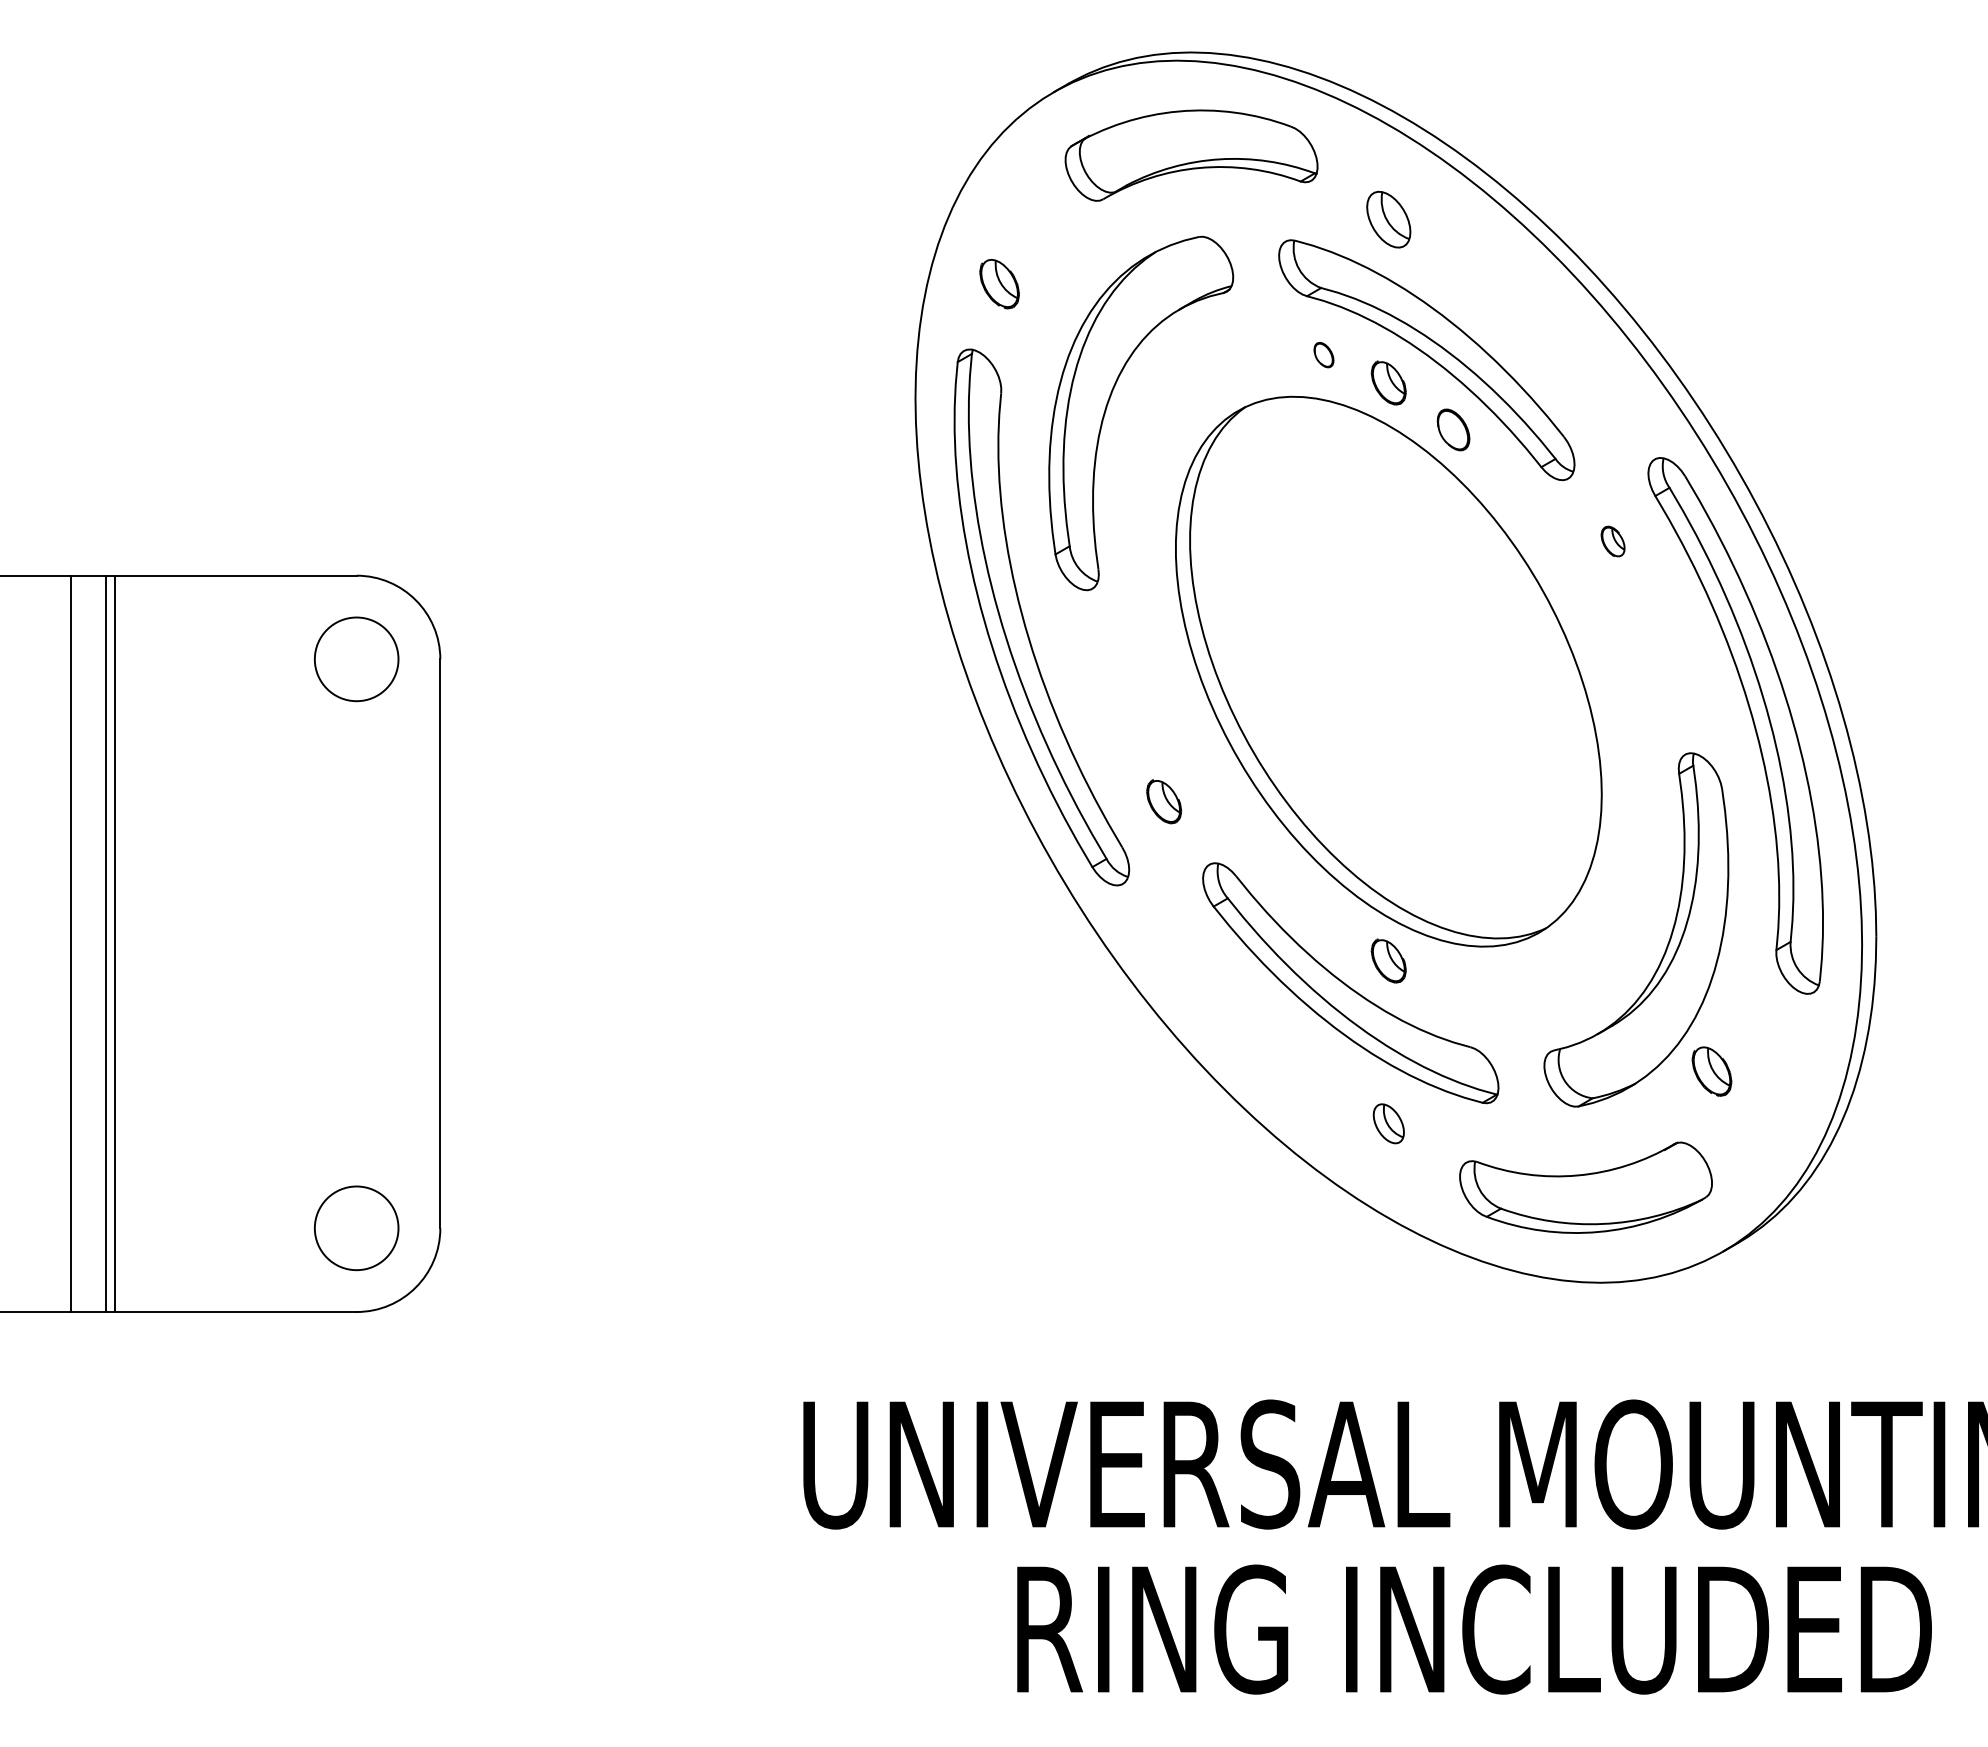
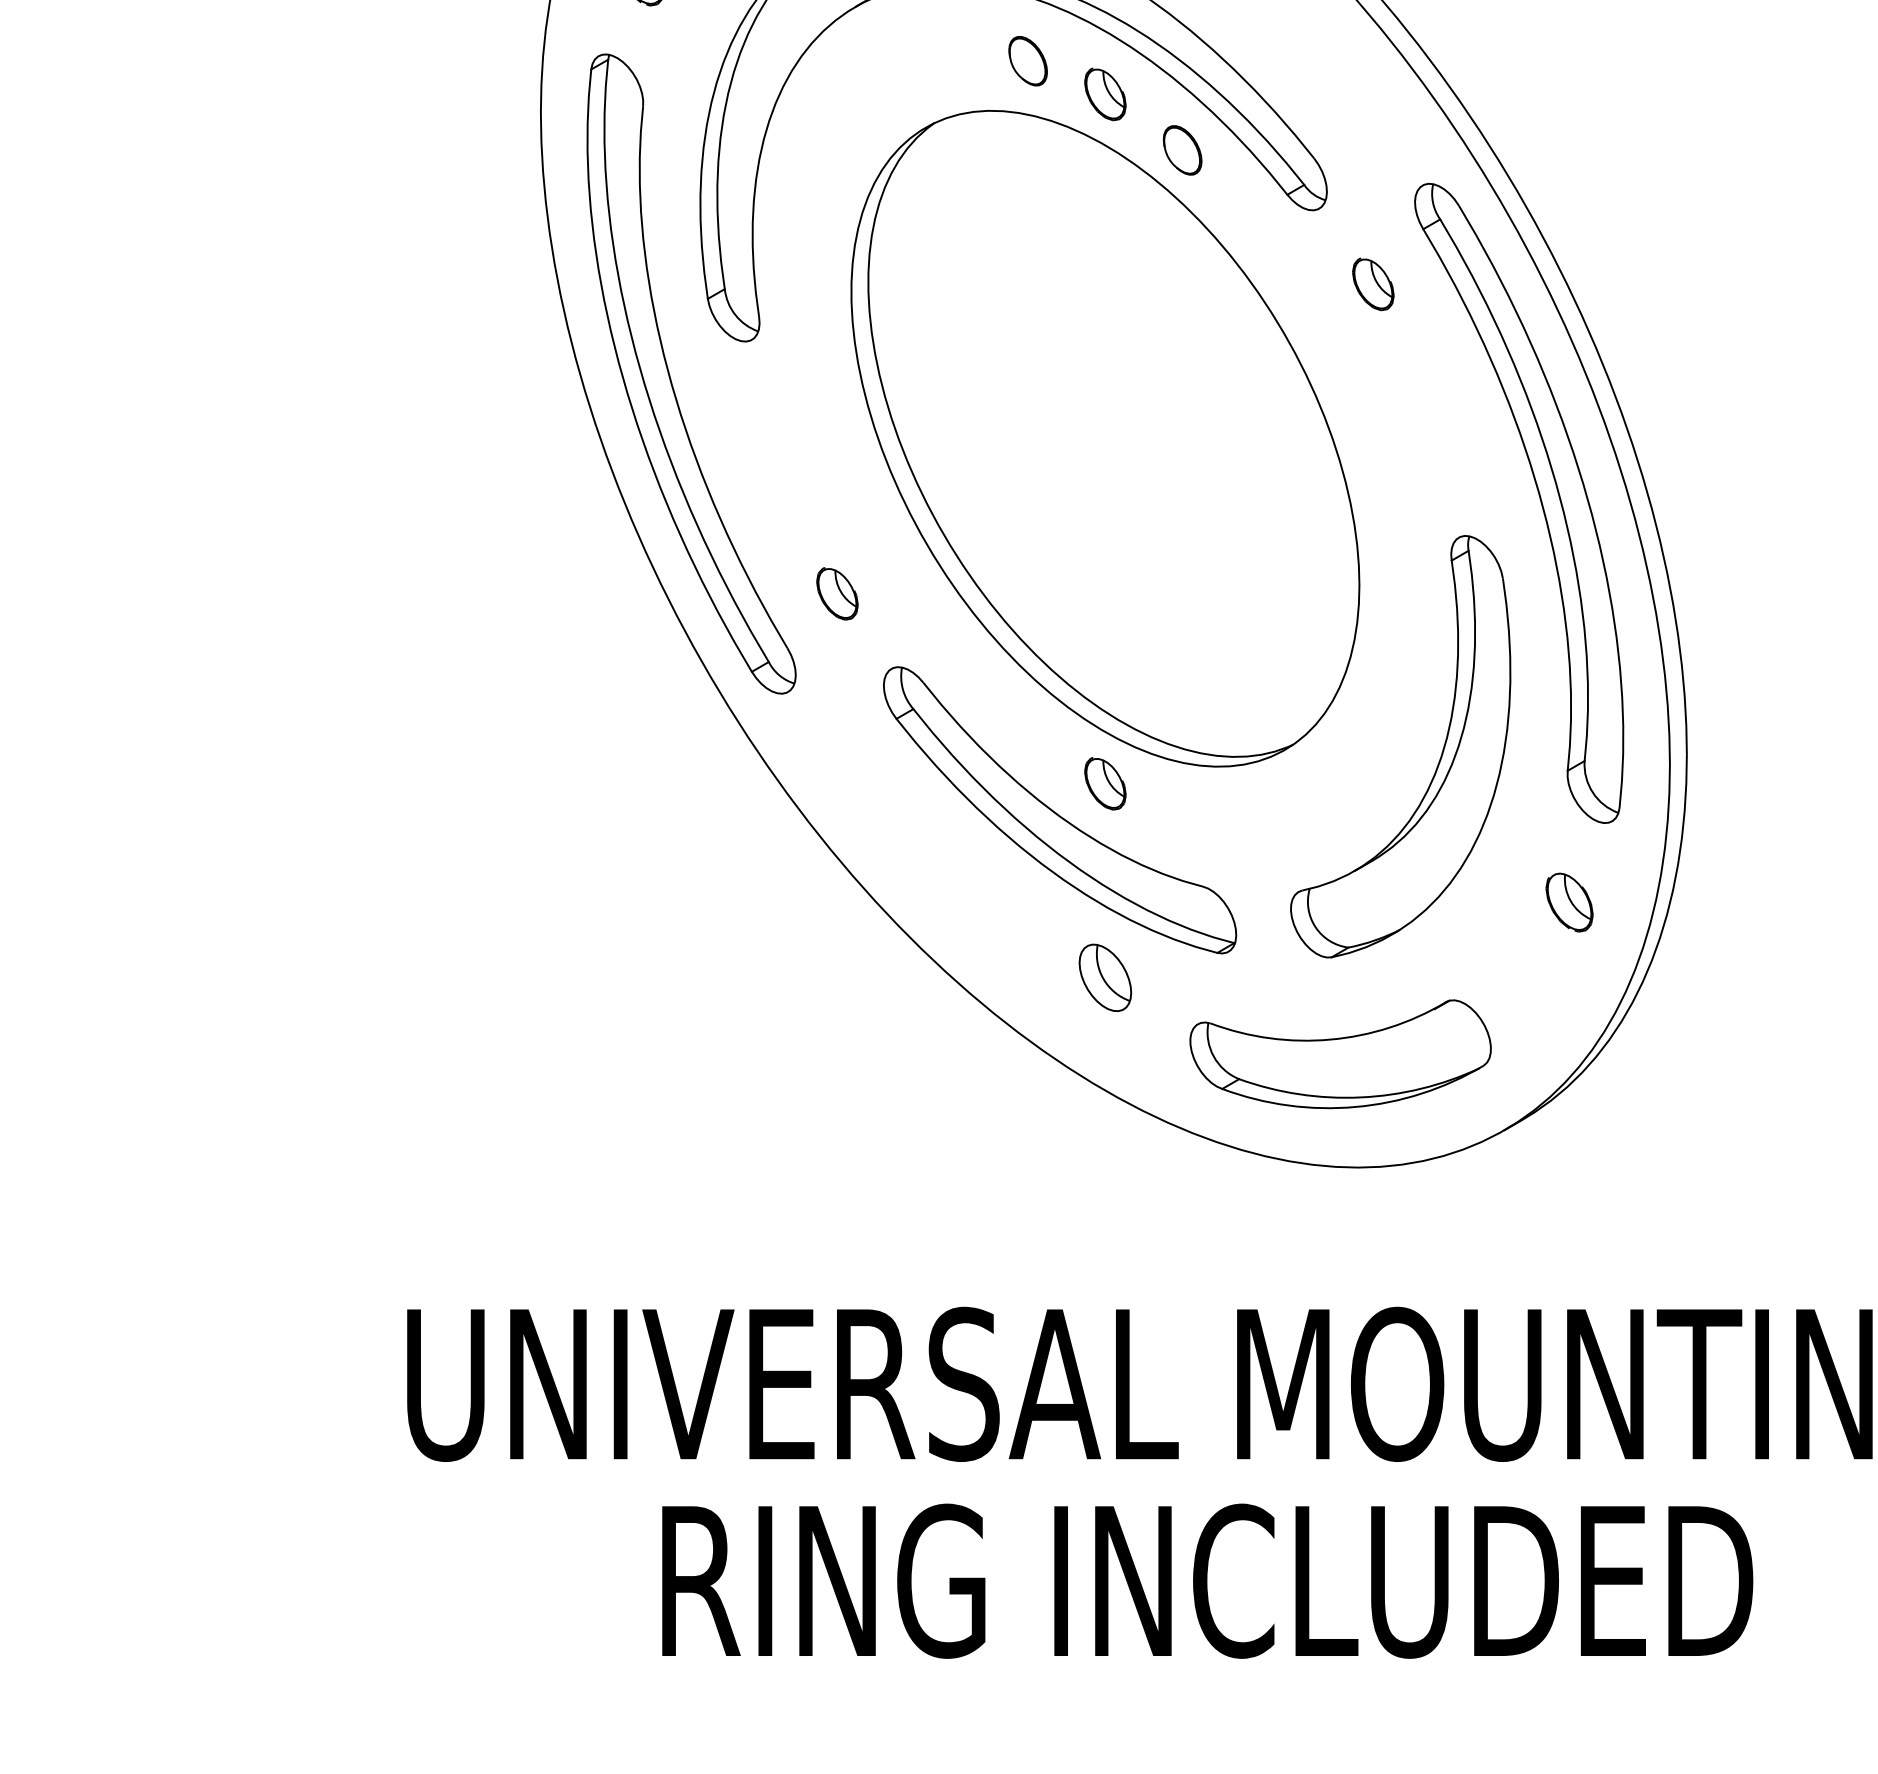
part: (1323, 354) -> (1027, 60), size x1.67
part: (1613, 541) -> (1373, 283), size x1.43
part: (1711, 1071) -> (1568, 902), moved
part: (1388, 1123) -> (1105, 977), size x1.43

